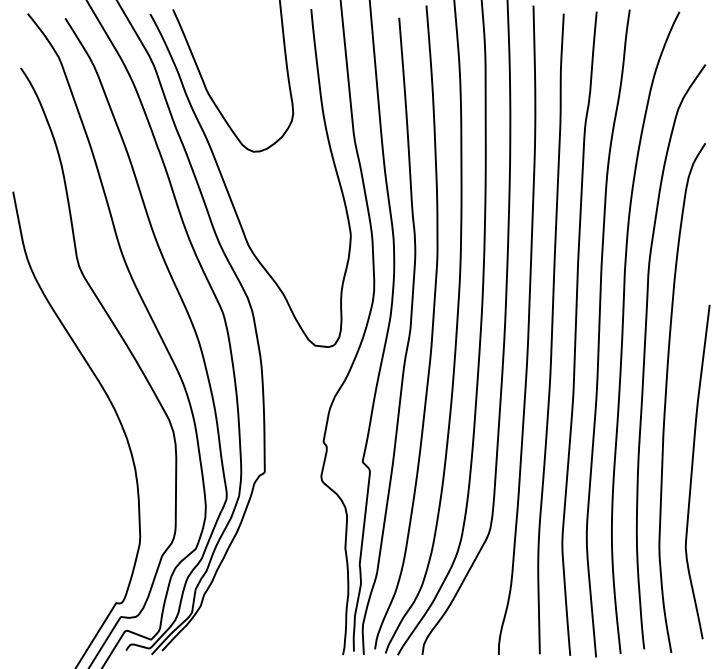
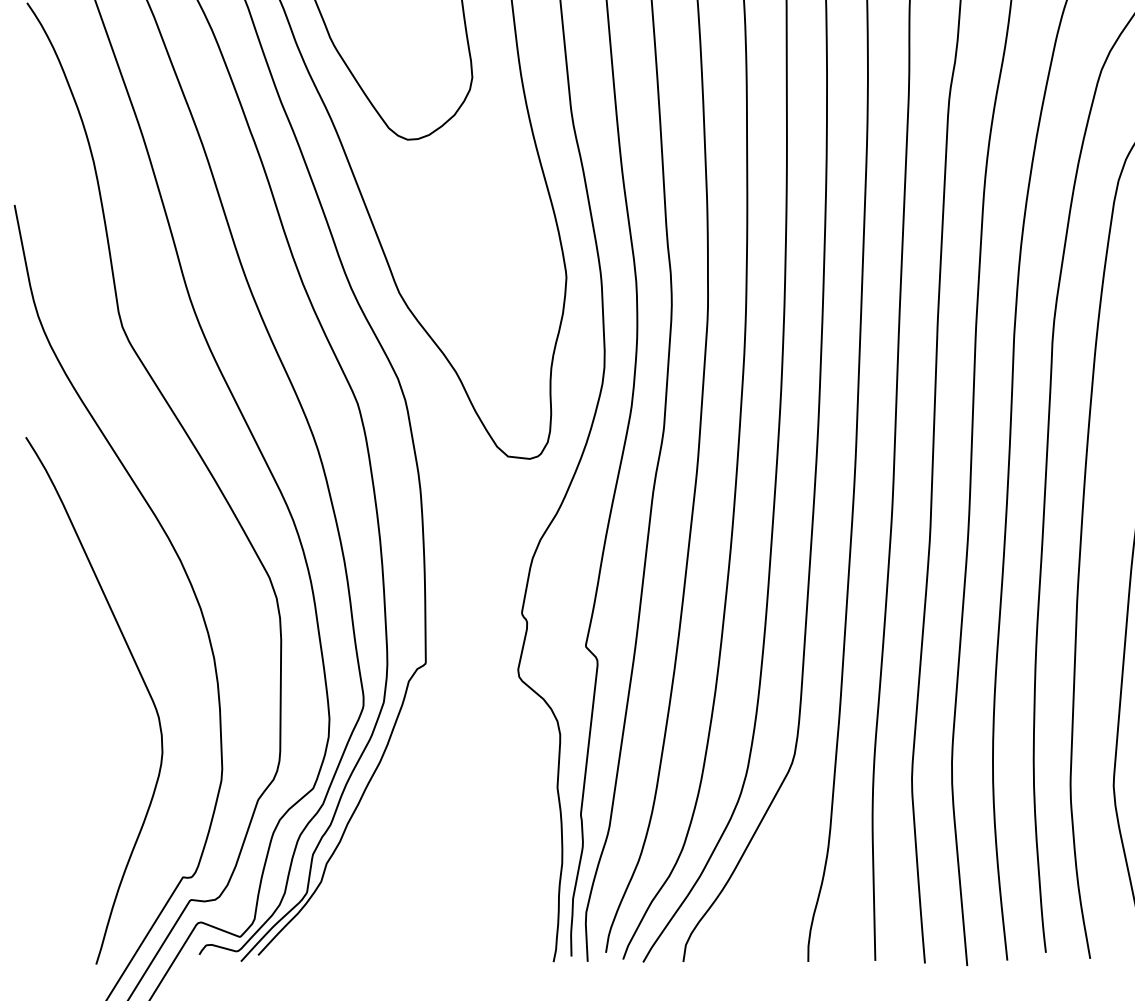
curve: (91, 484) -> (142, 683), added

